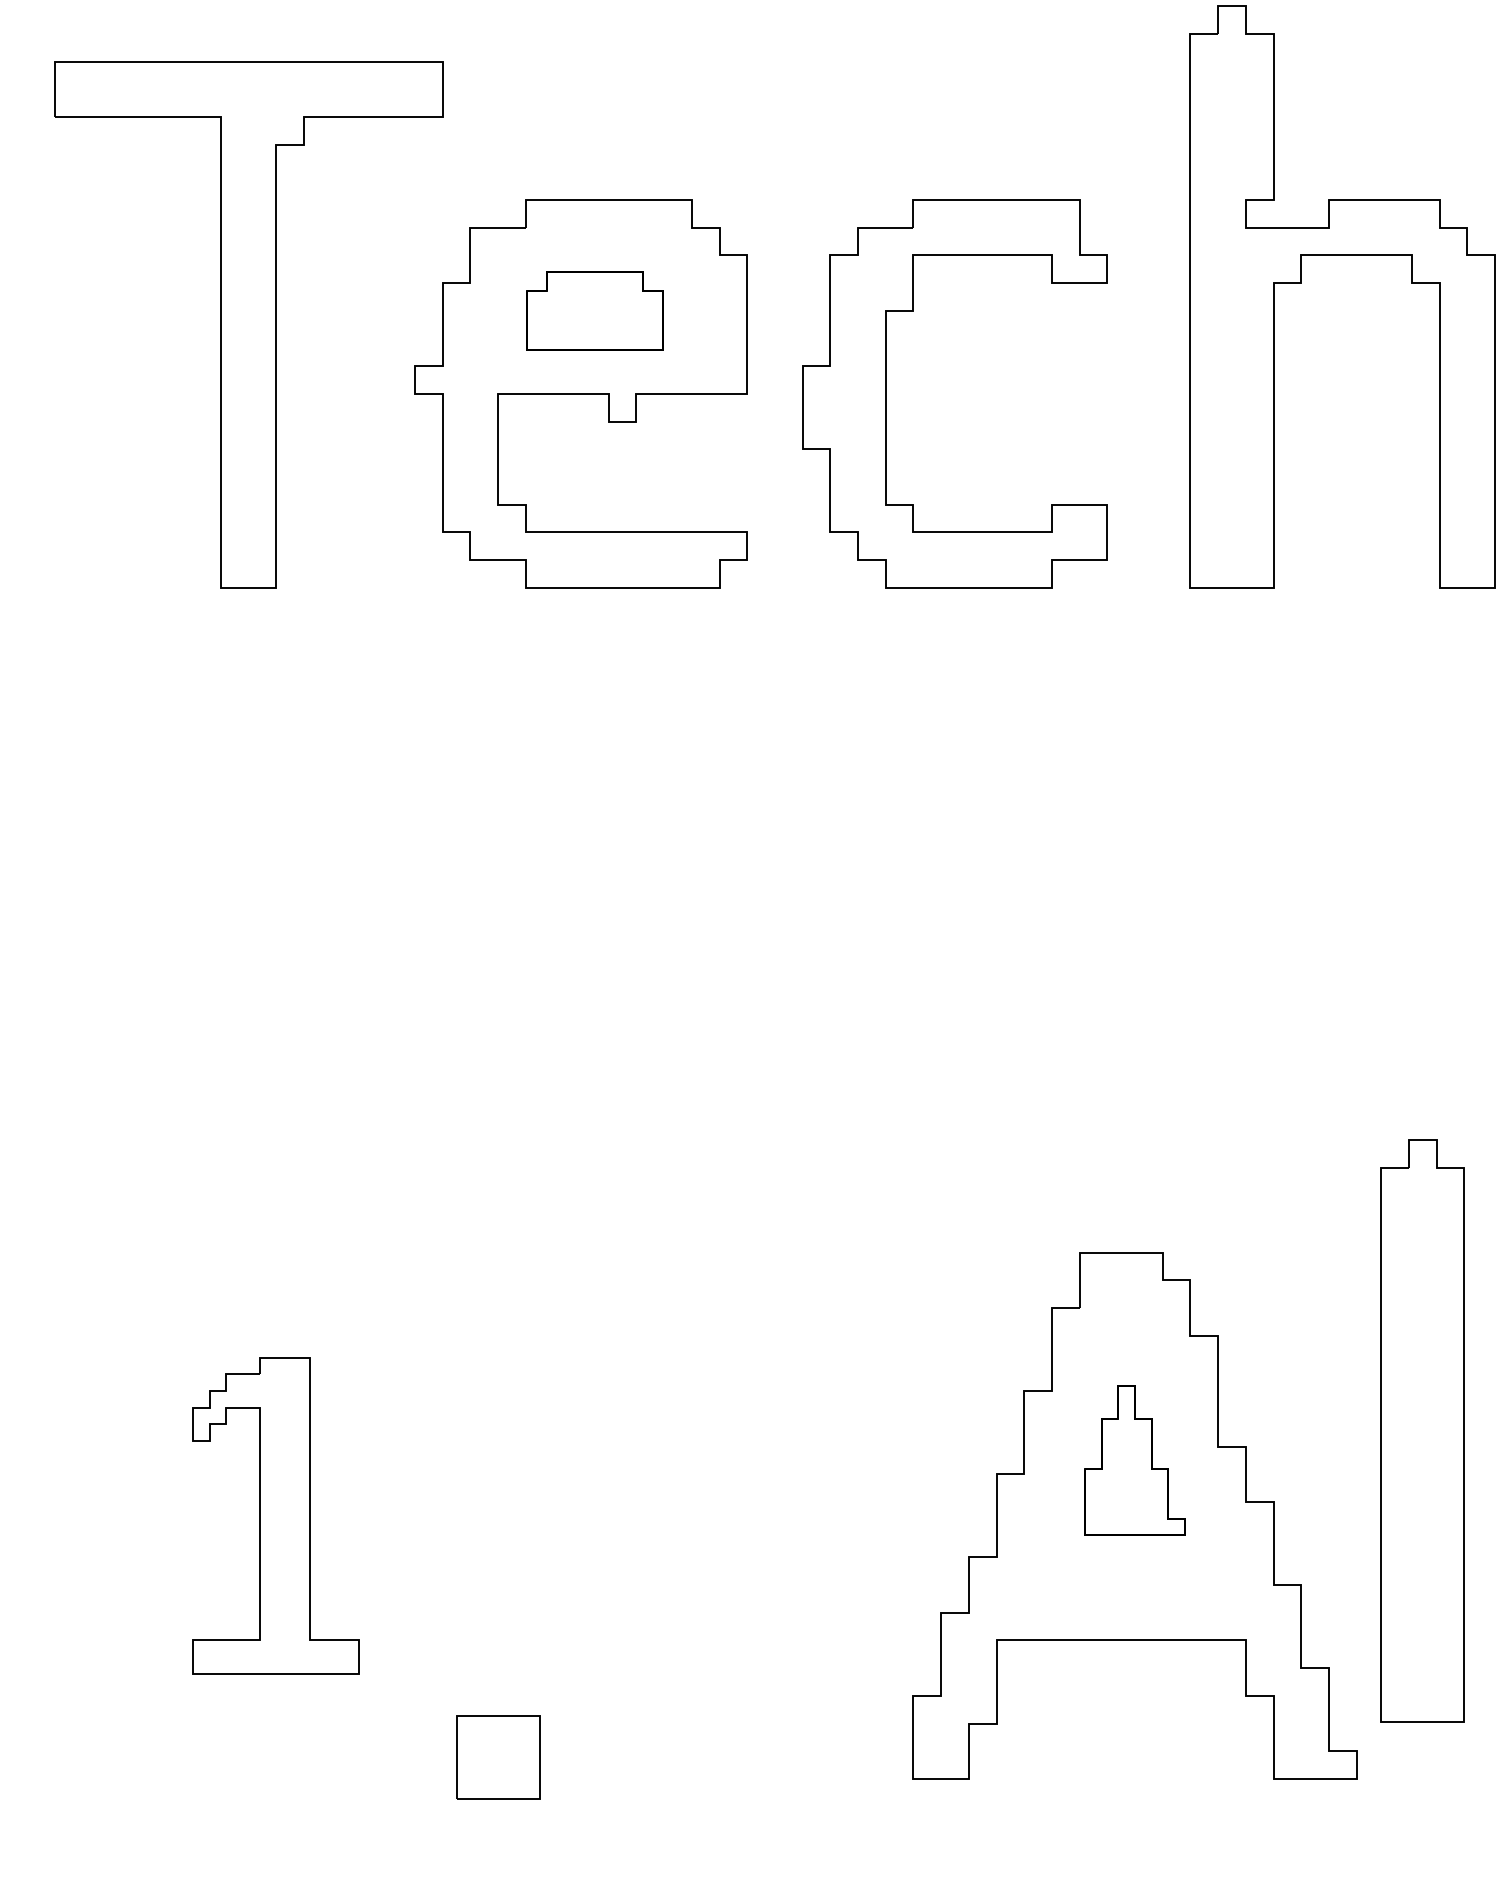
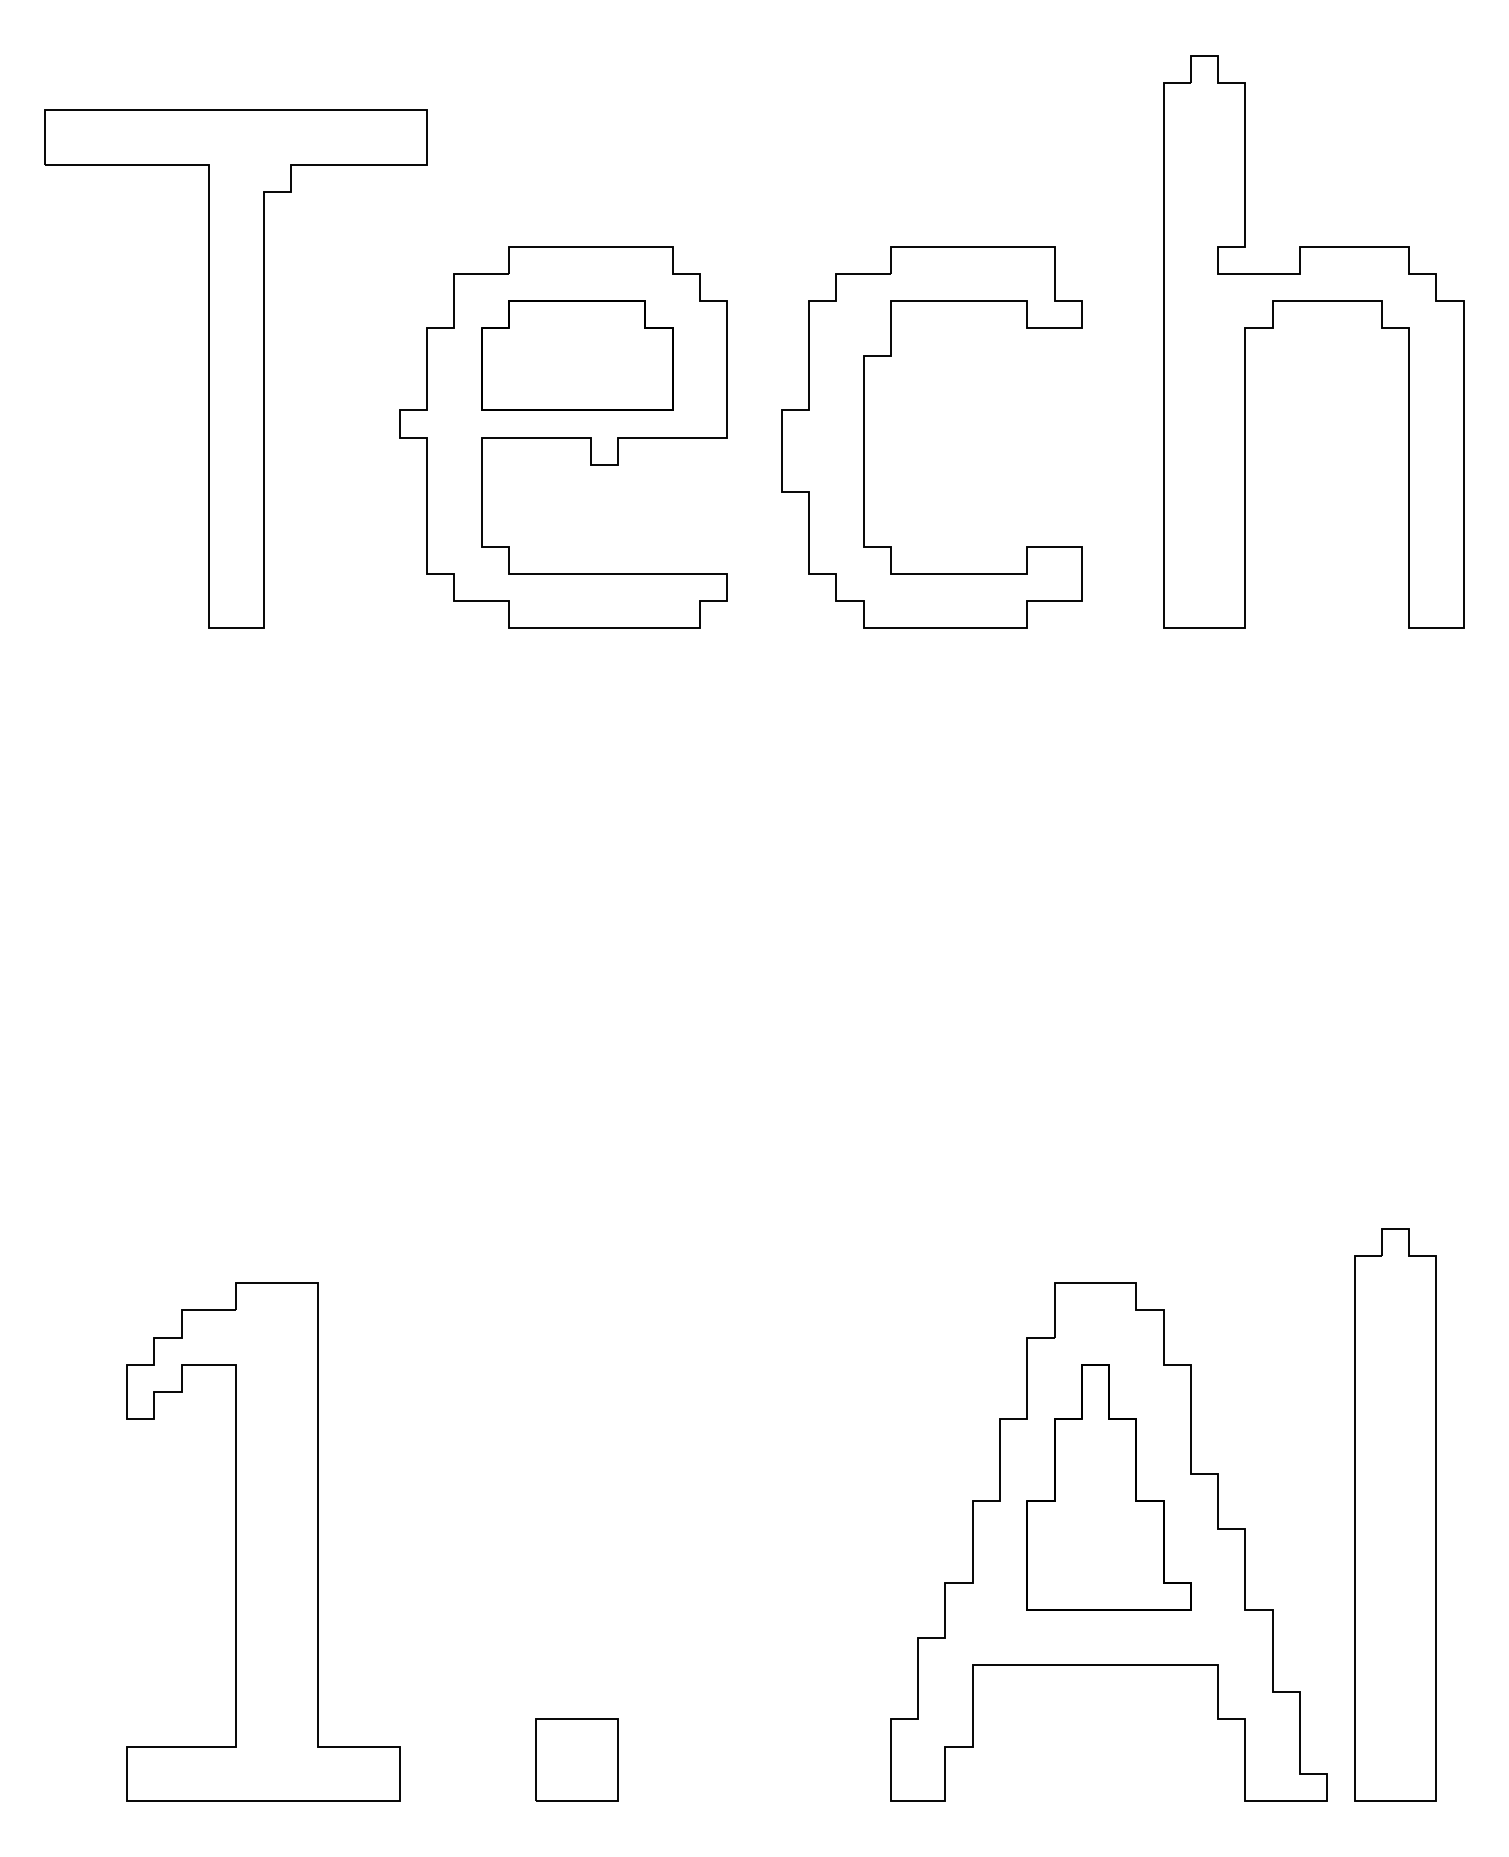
part: (595, 310) -> (577, 355), size x1.43
part: (1422, 1430) -> (1395, 1514), moved
part: (1134, 1460) -> (1108, 1487), size x1.67
part: (276, 1515) -> (263, 1541), size x1.67
part: (497, 1756) -> (576, 1759), moved

